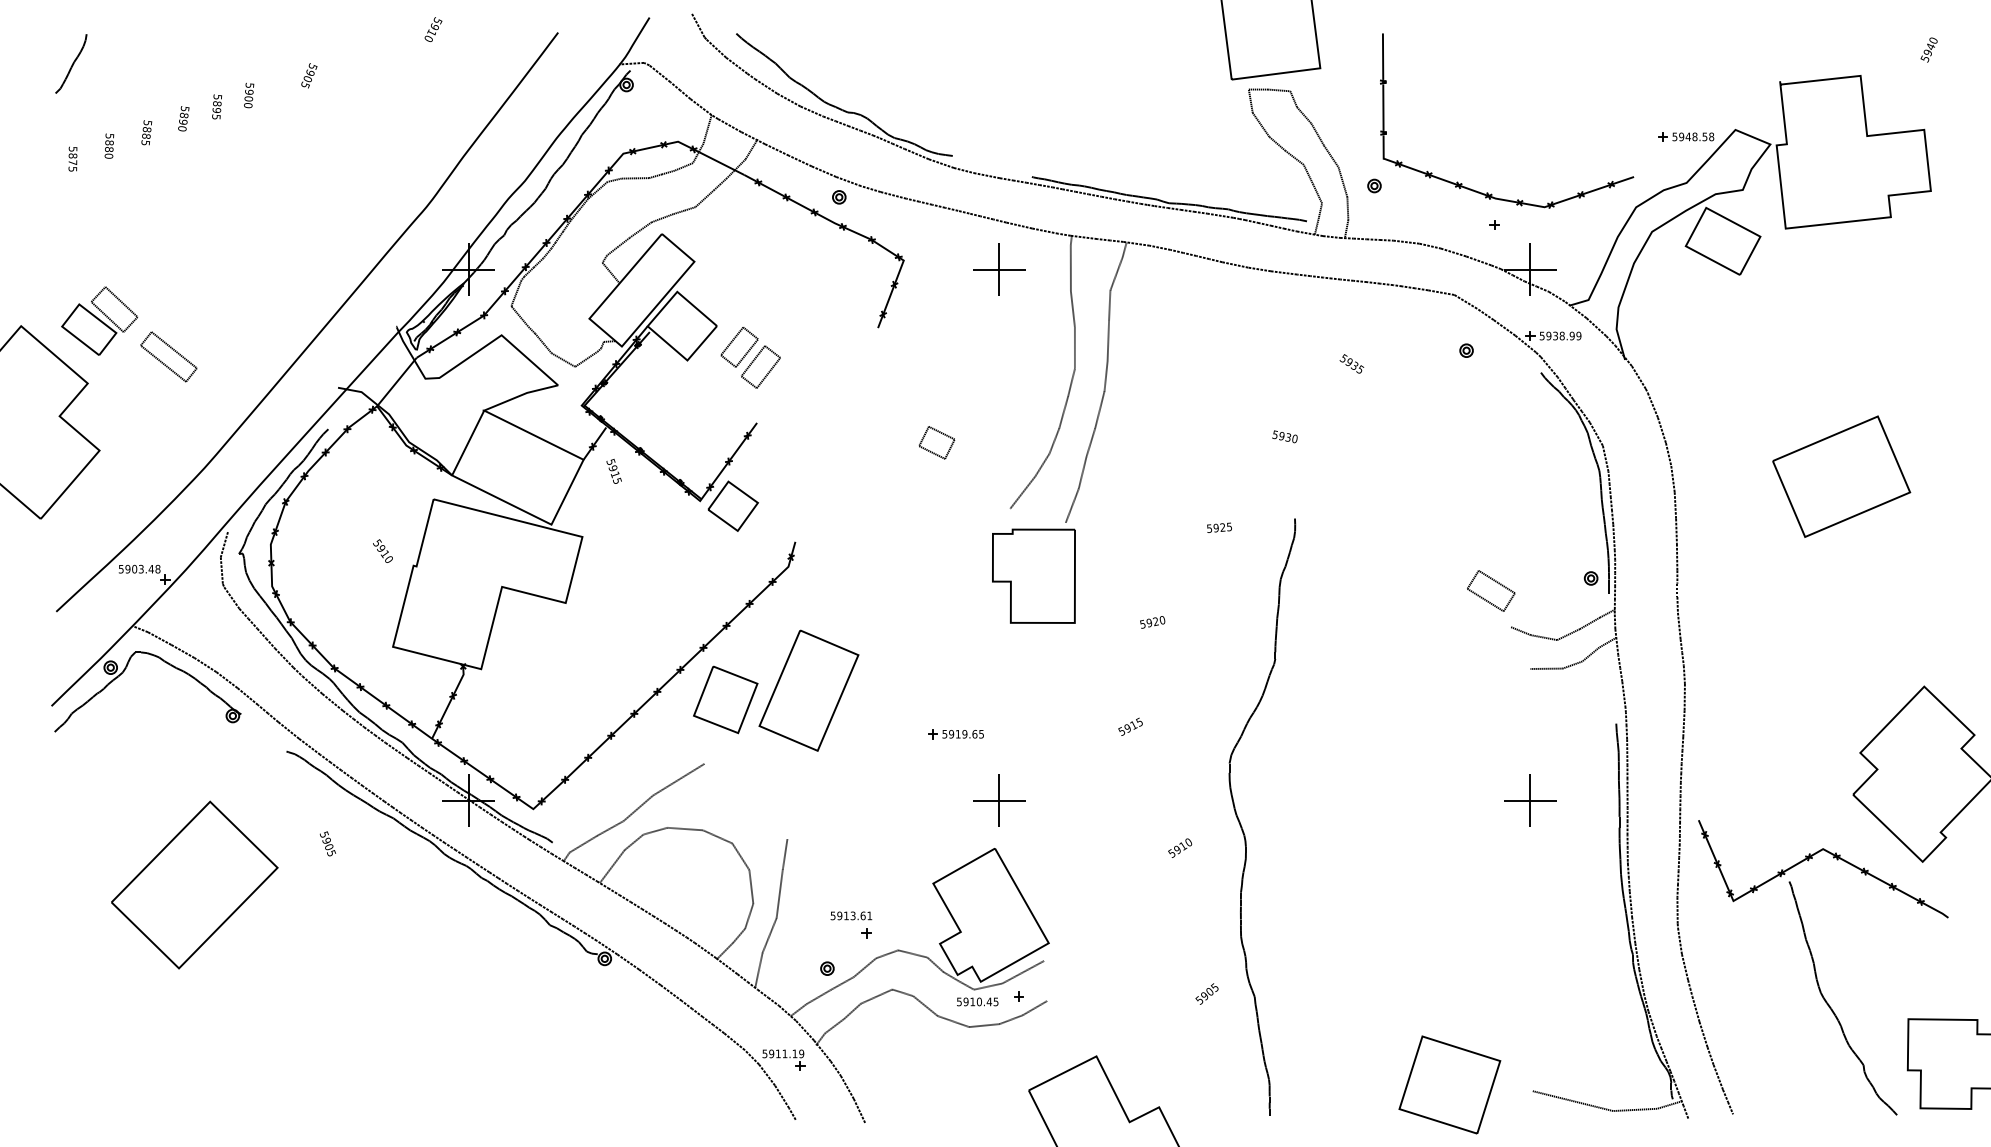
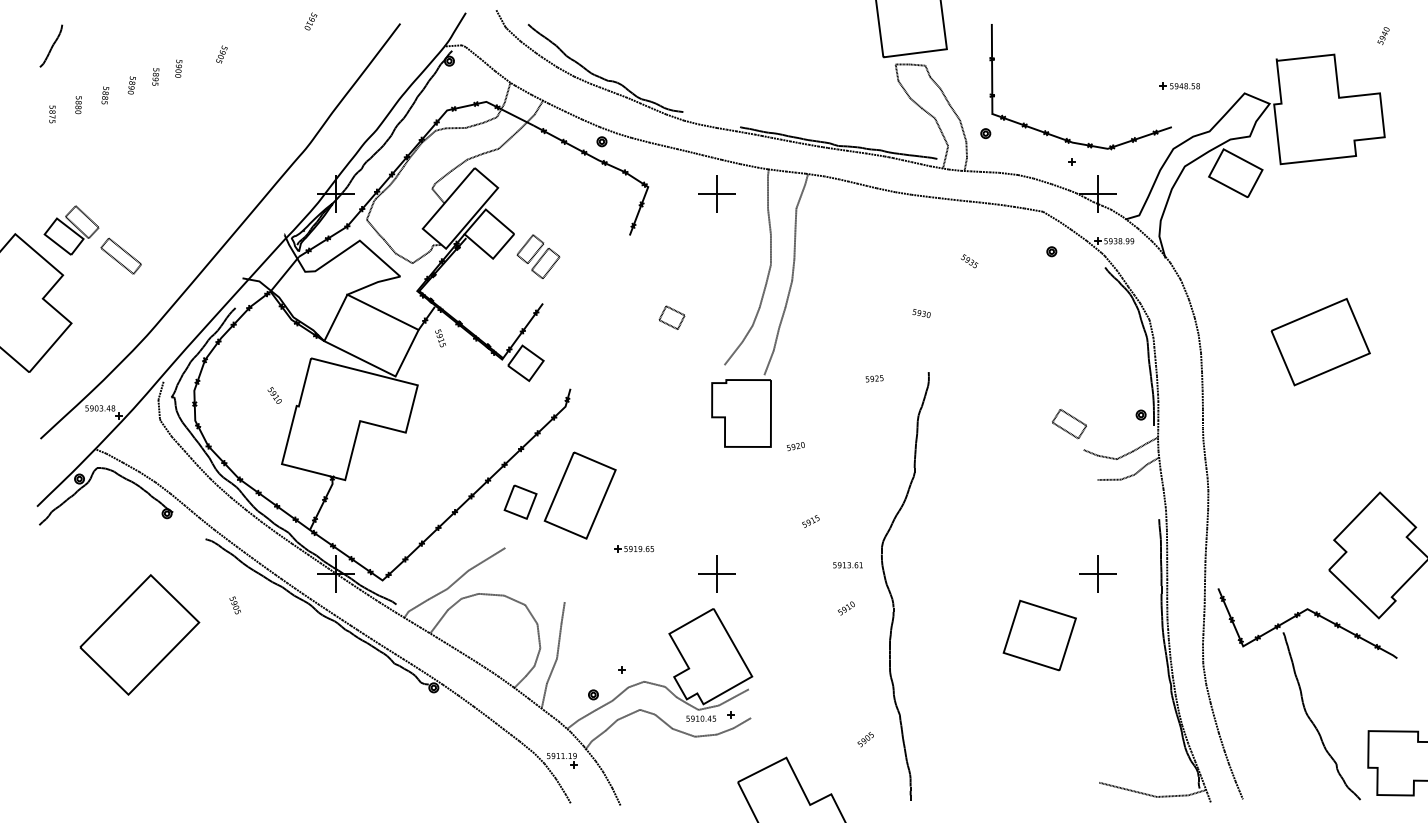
part: (1686, 136) -> (1180, 85), moved
text: (1152, 622) -> (795, 446), moved
part: (725, 699) -> (520, 501), size x0.7
part: (955, 734) -> (633, 549), moved
text: (851, 915) -> (848, 564), moved
text: (1206, 993) -> (865, 739), moved
part: (1449, 1084) -> (1039, 635), moved

